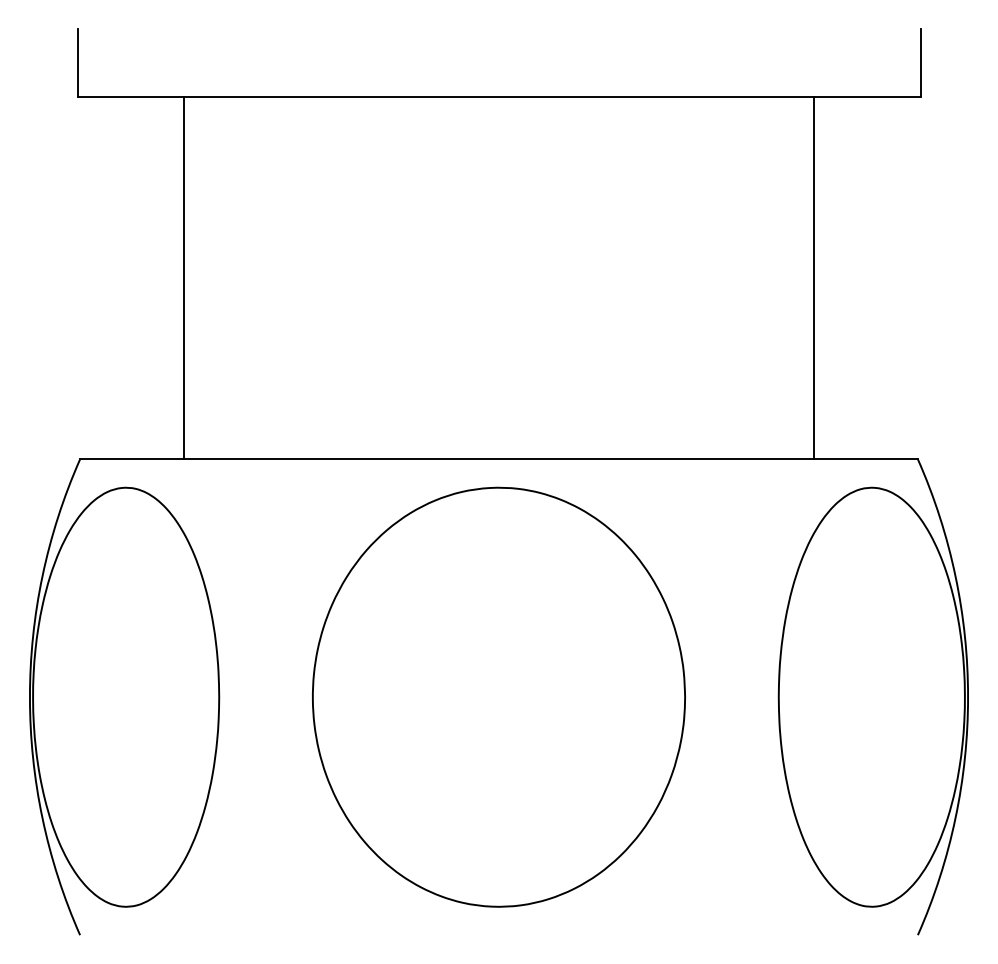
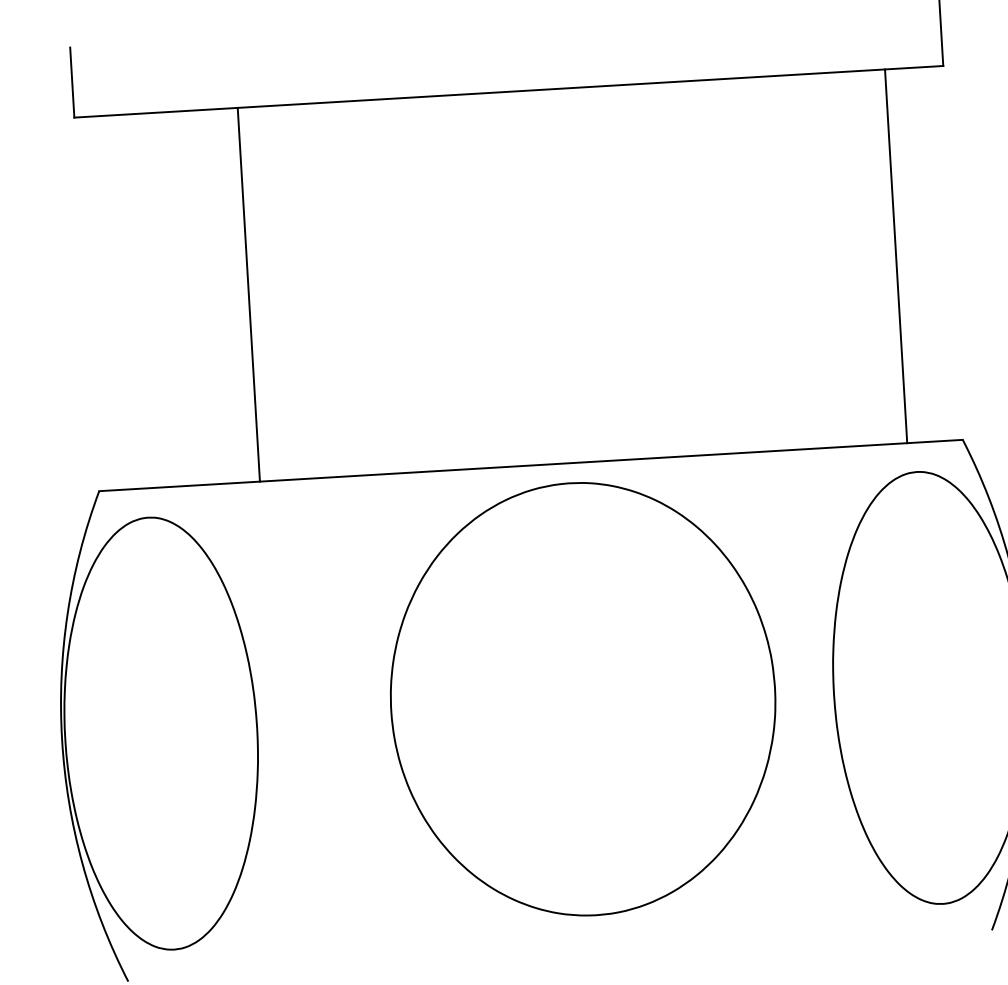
line: (184, 277) -> (249, 294), moved
line: (813, 277) -> (895, 255), moved
part: (498, 696) -> (582, 698), moved

